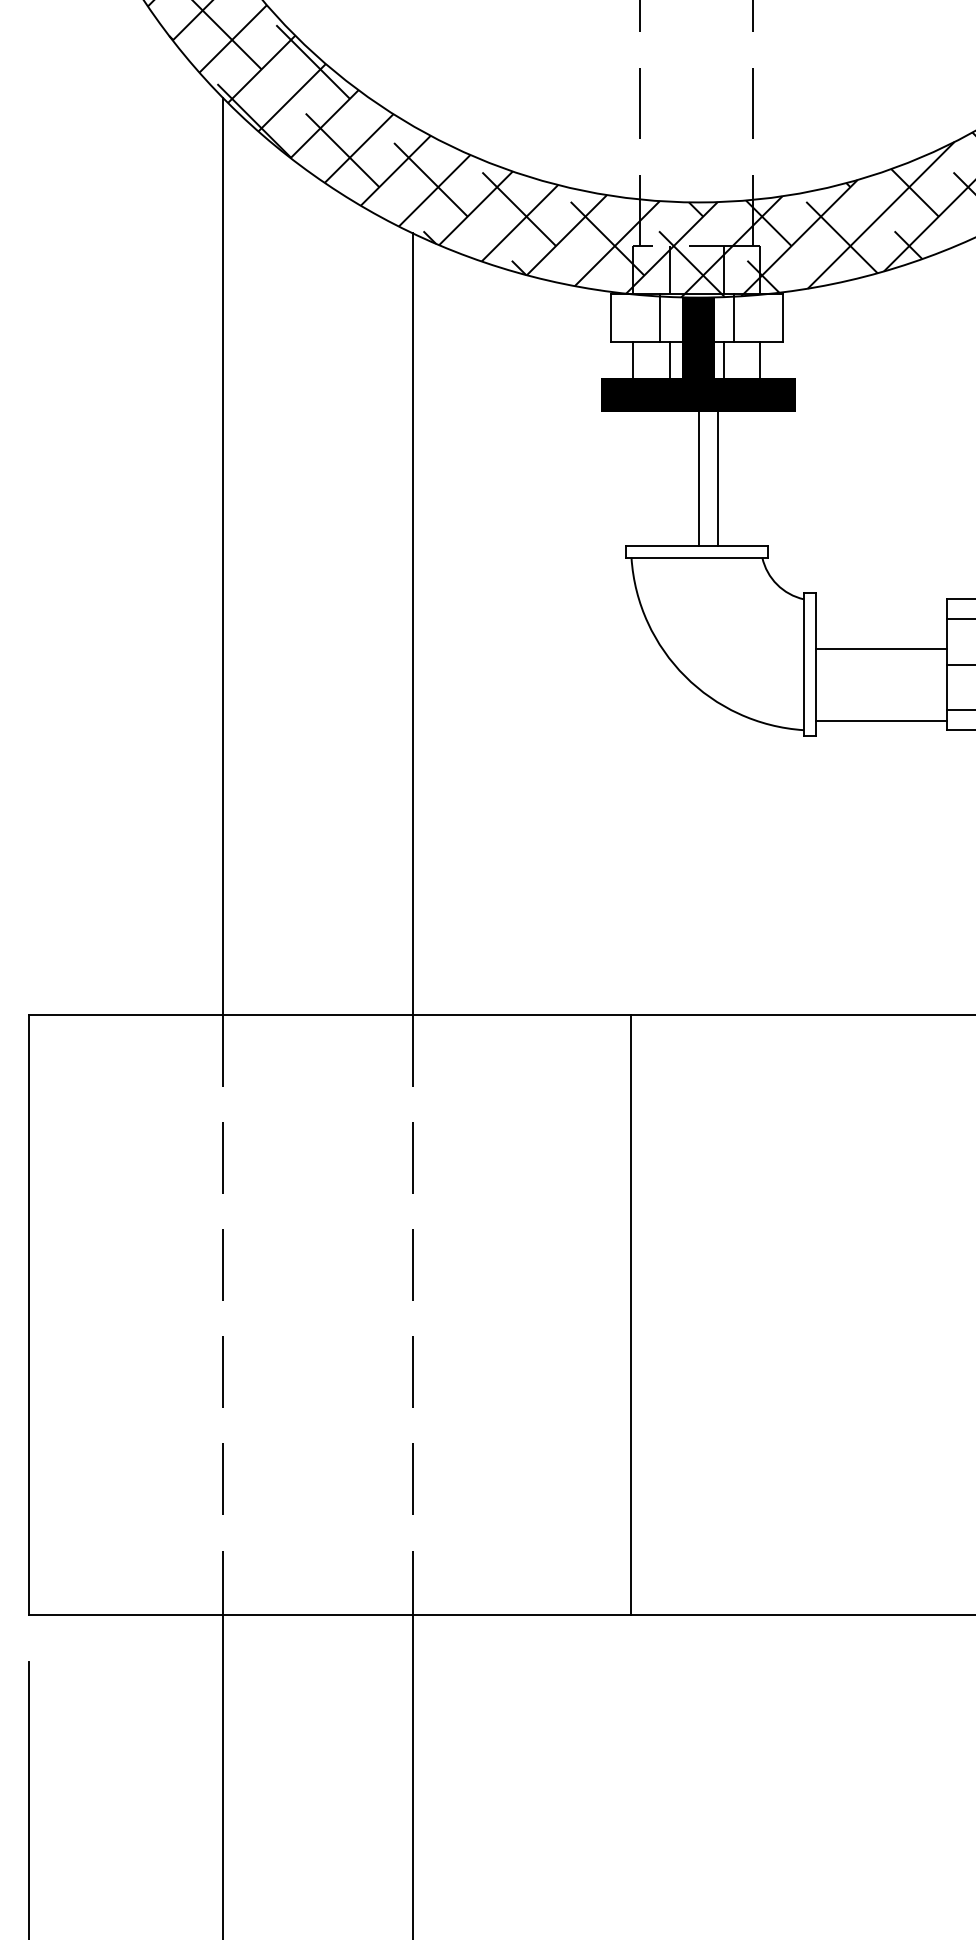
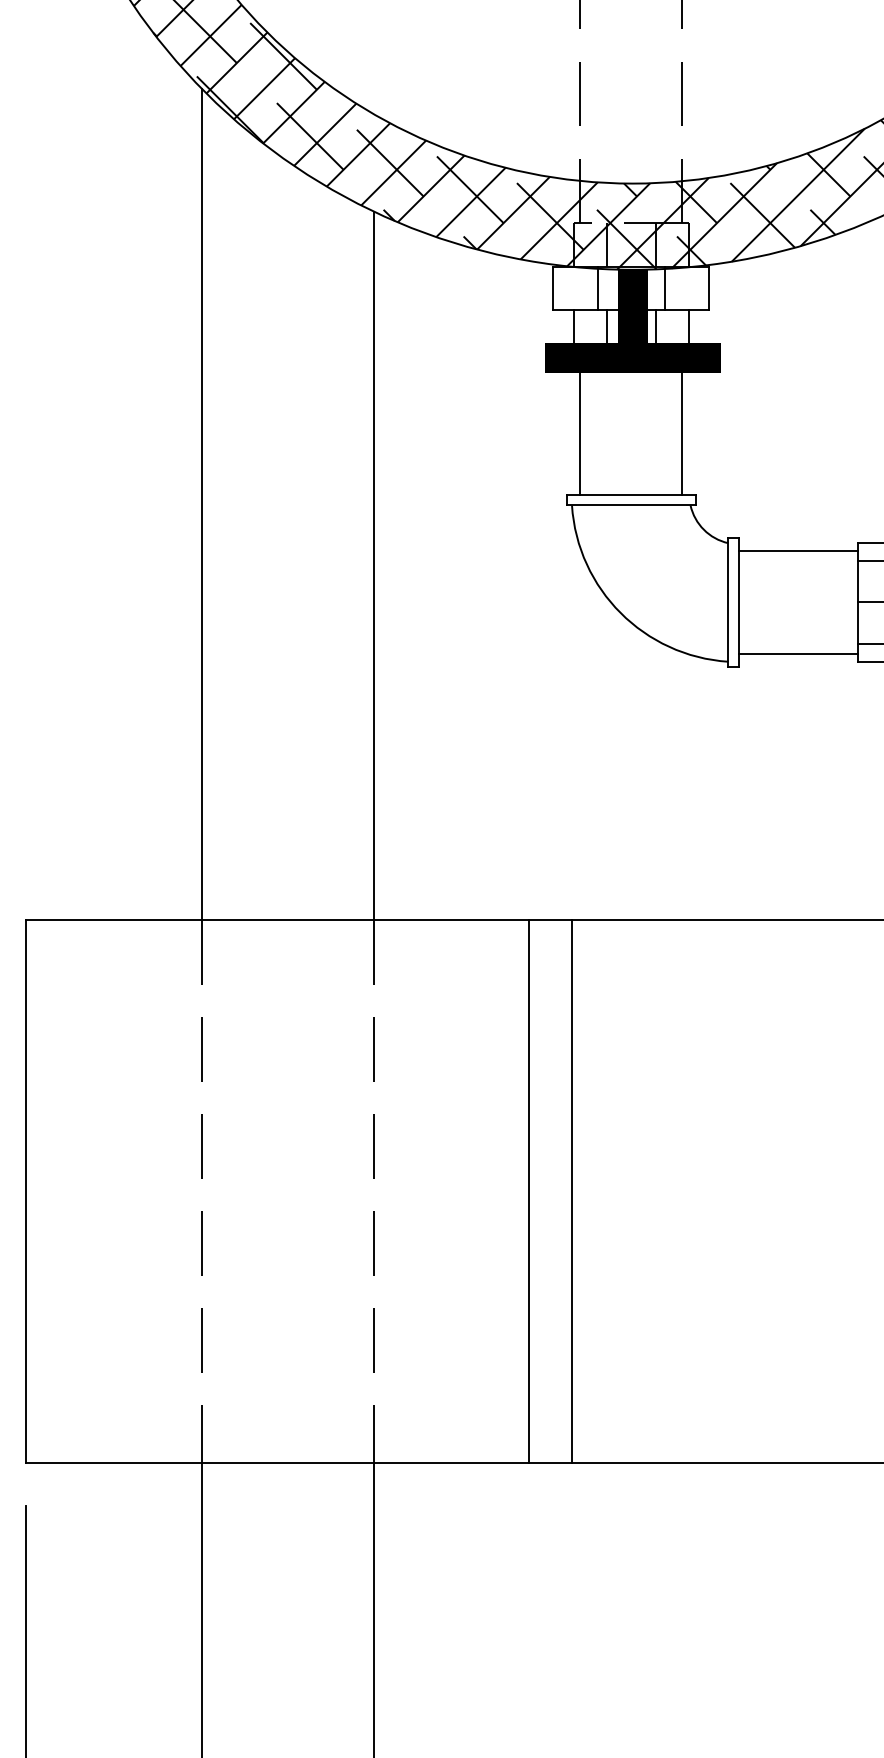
line: (699, 467) -> (580, 423), moved
line: (718, 467) -> (682, 423), moved
line: (880, 649) -> (797, 551), moved
line: (583, 1314) -> (528, 1191), added

